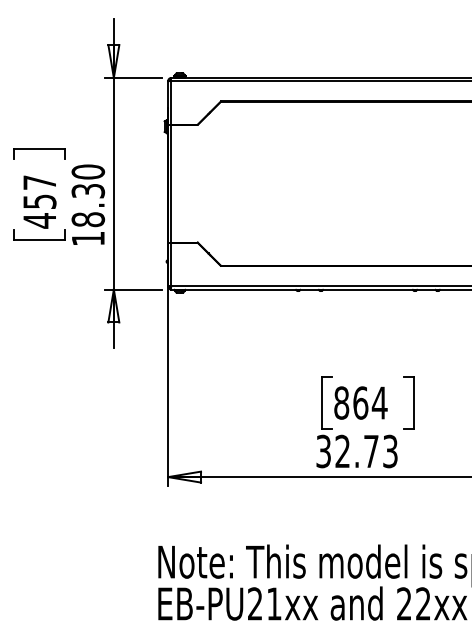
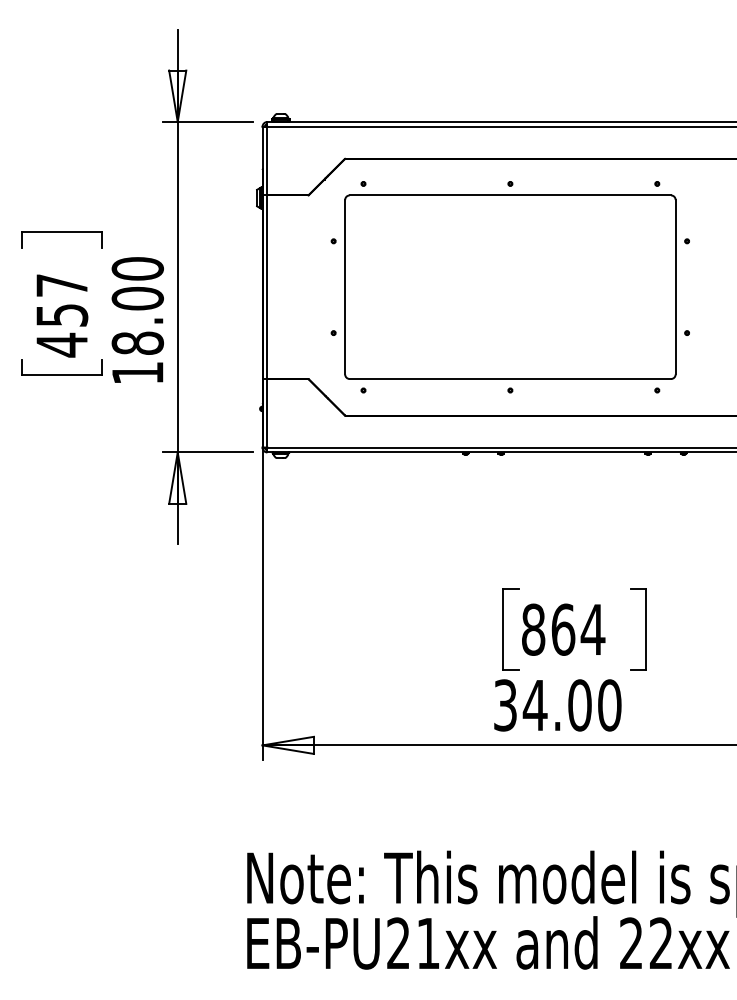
part: (326, 183) -> (509, 286), added
text: (88, 190) -> (138, 297), 18.30 -> 18.00
text: (365, 451) -> (570, 705), 32.73 -> 34.00

